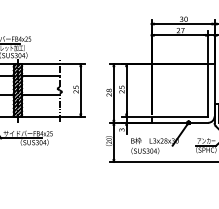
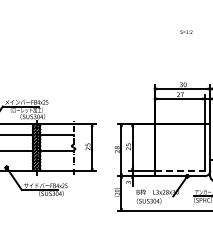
line: (179, 116) -> (179, 170), solid -> dashed

